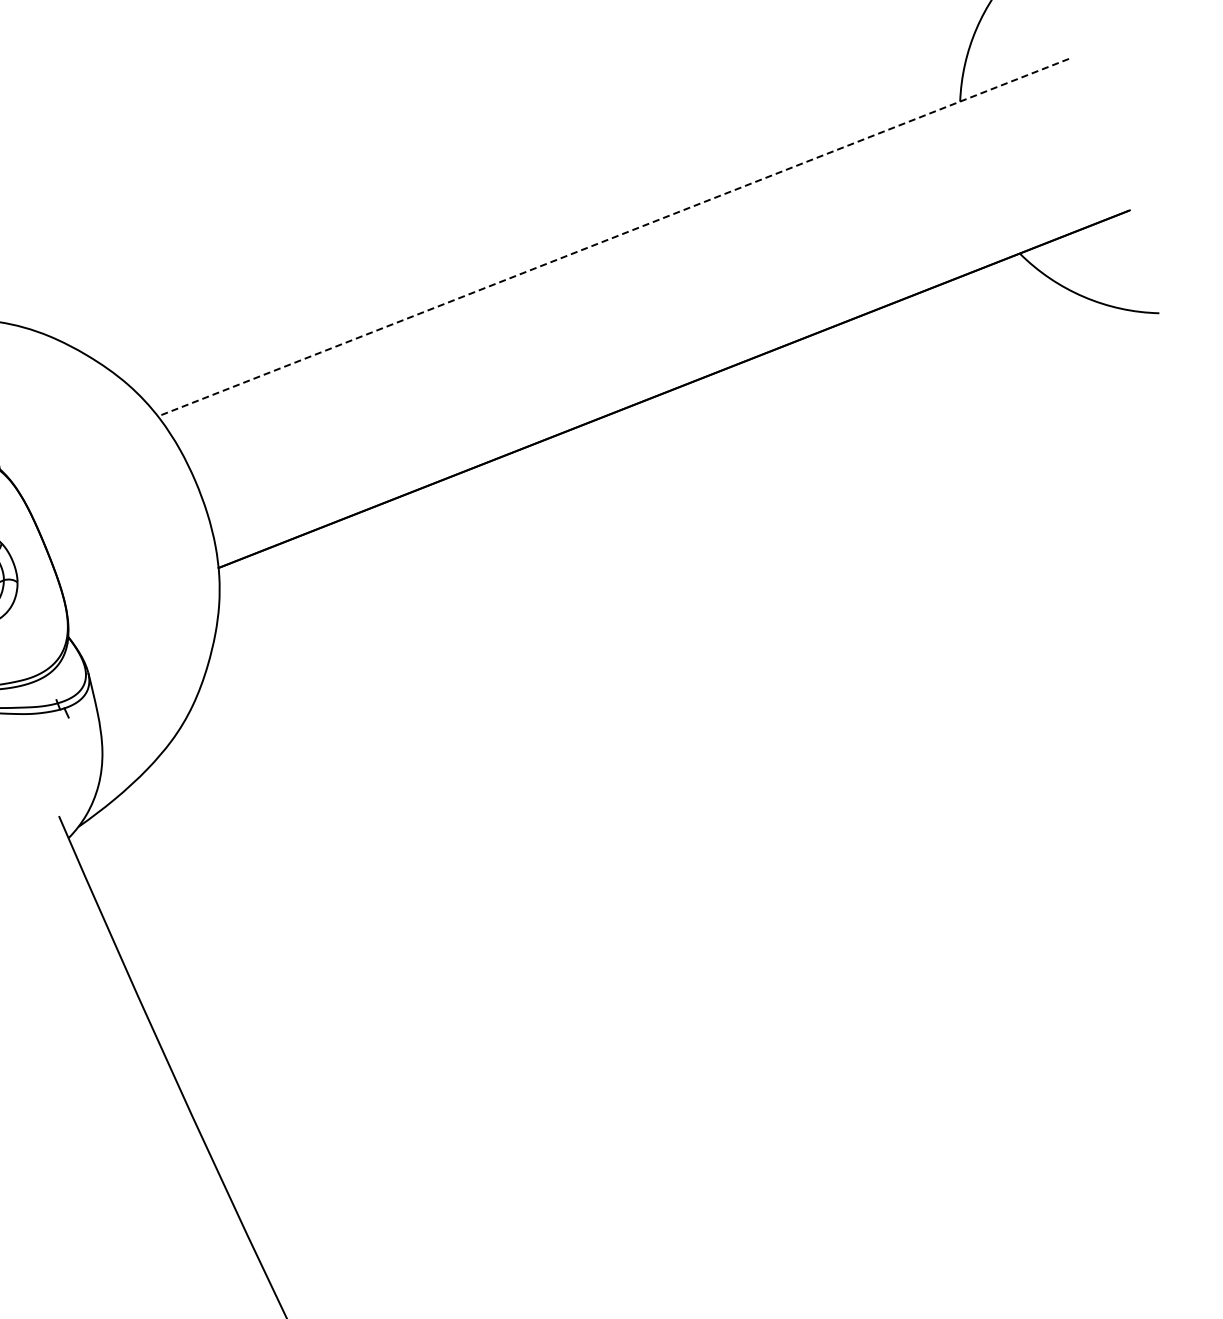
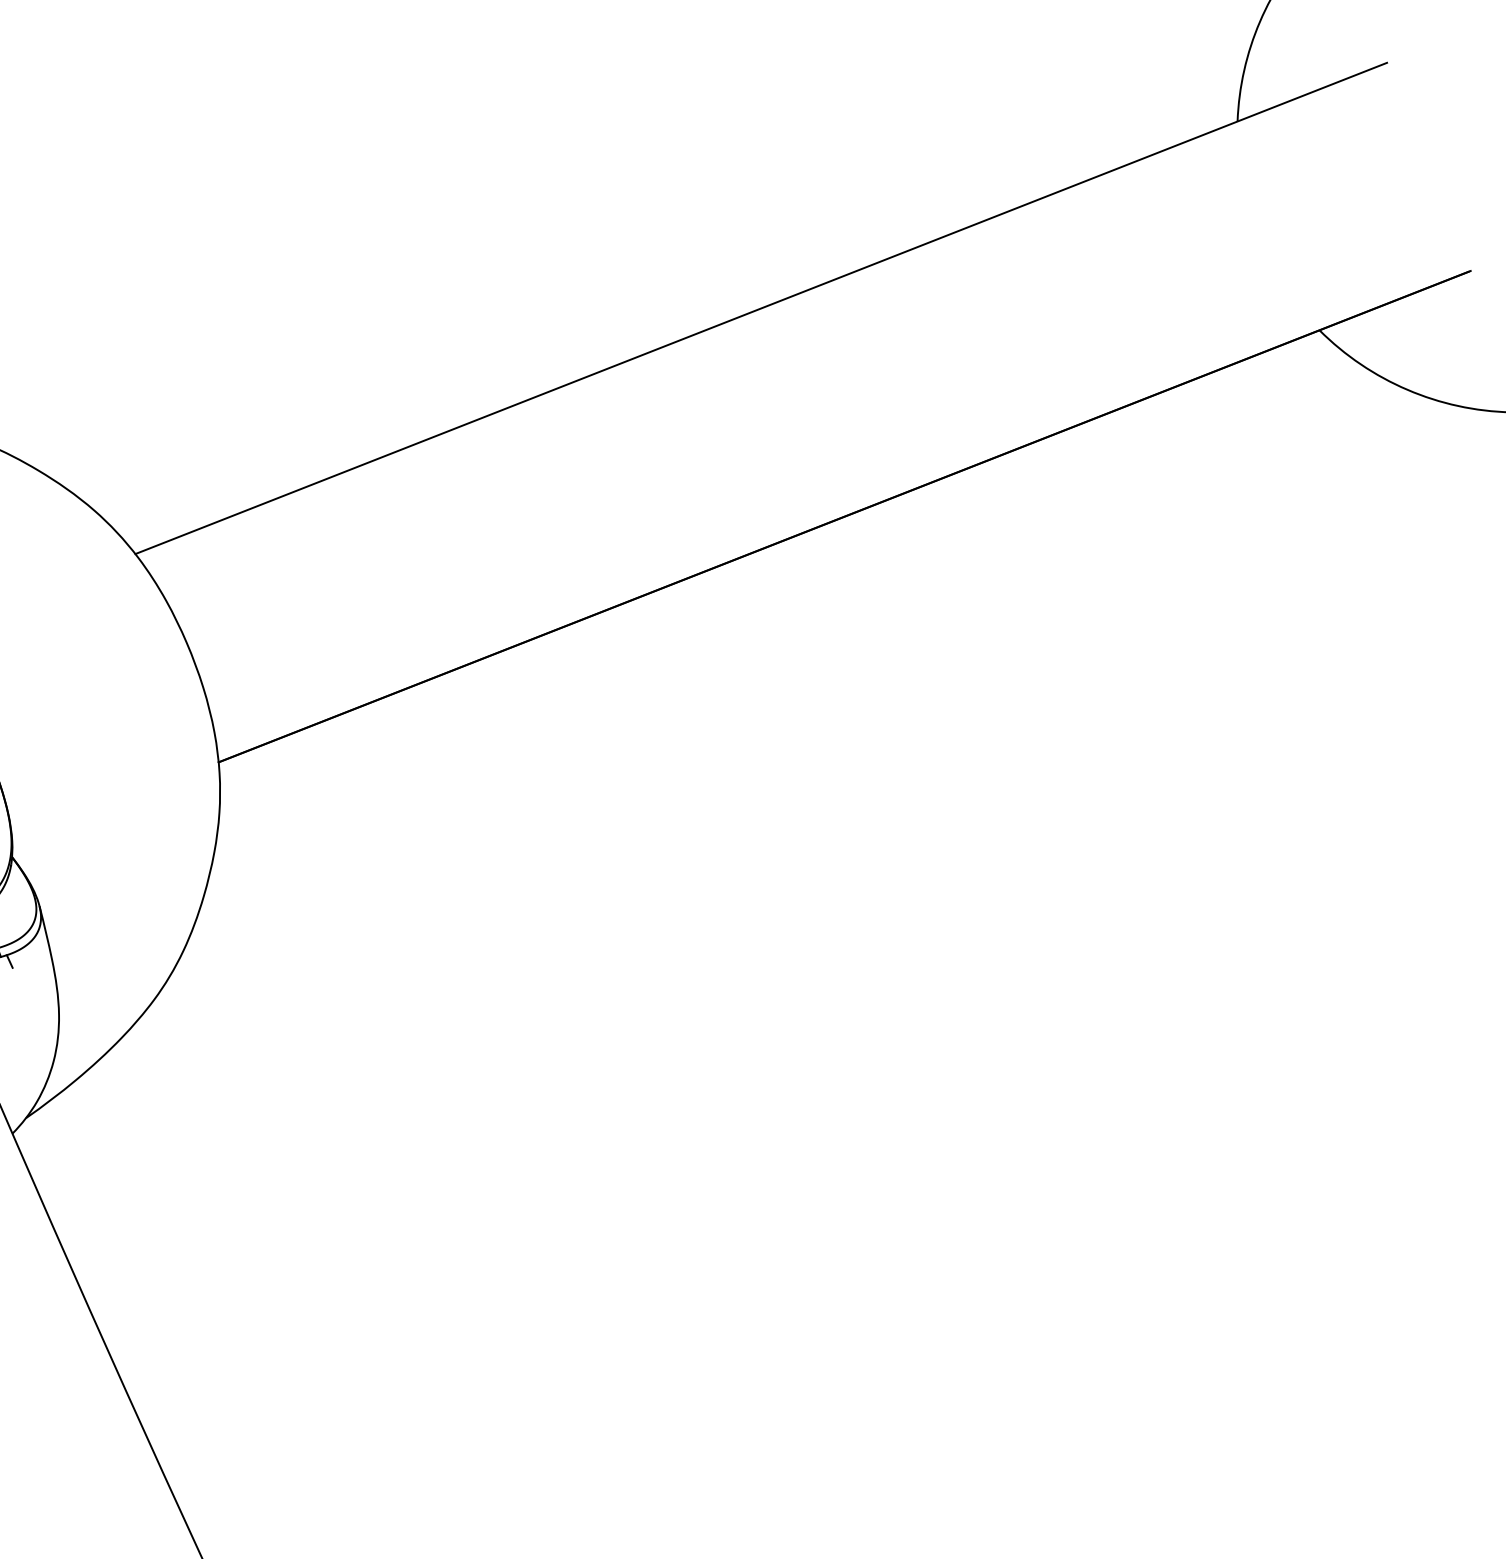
line: (613, 237) -> (761, 308), dashed -> solid

